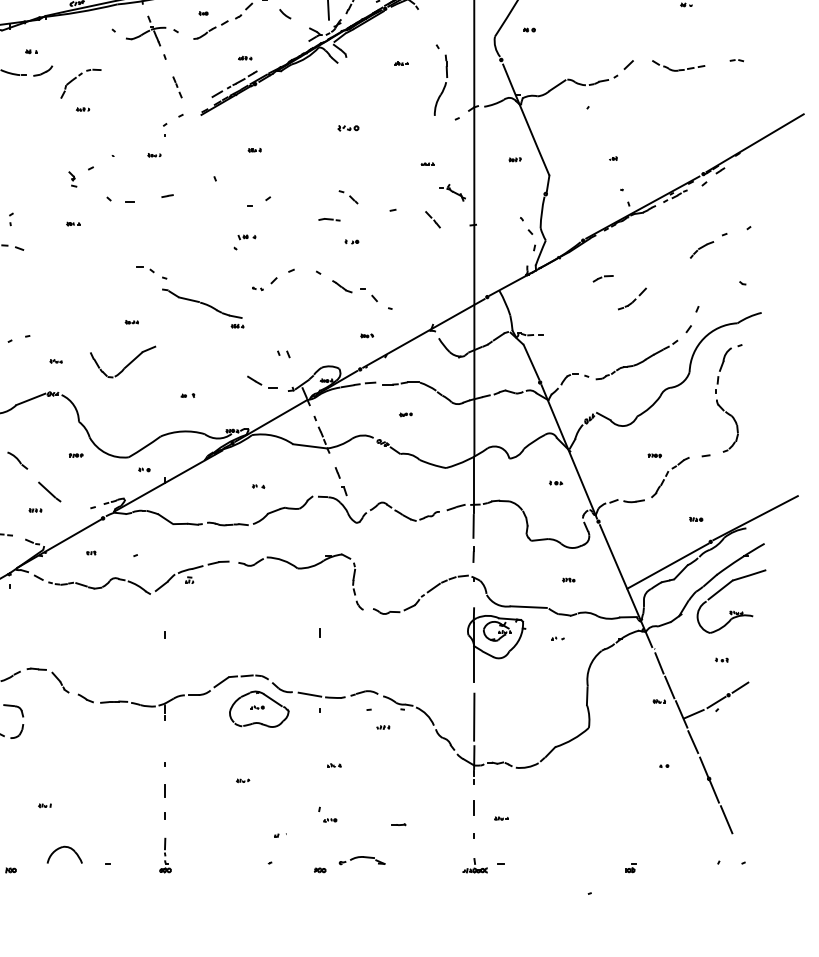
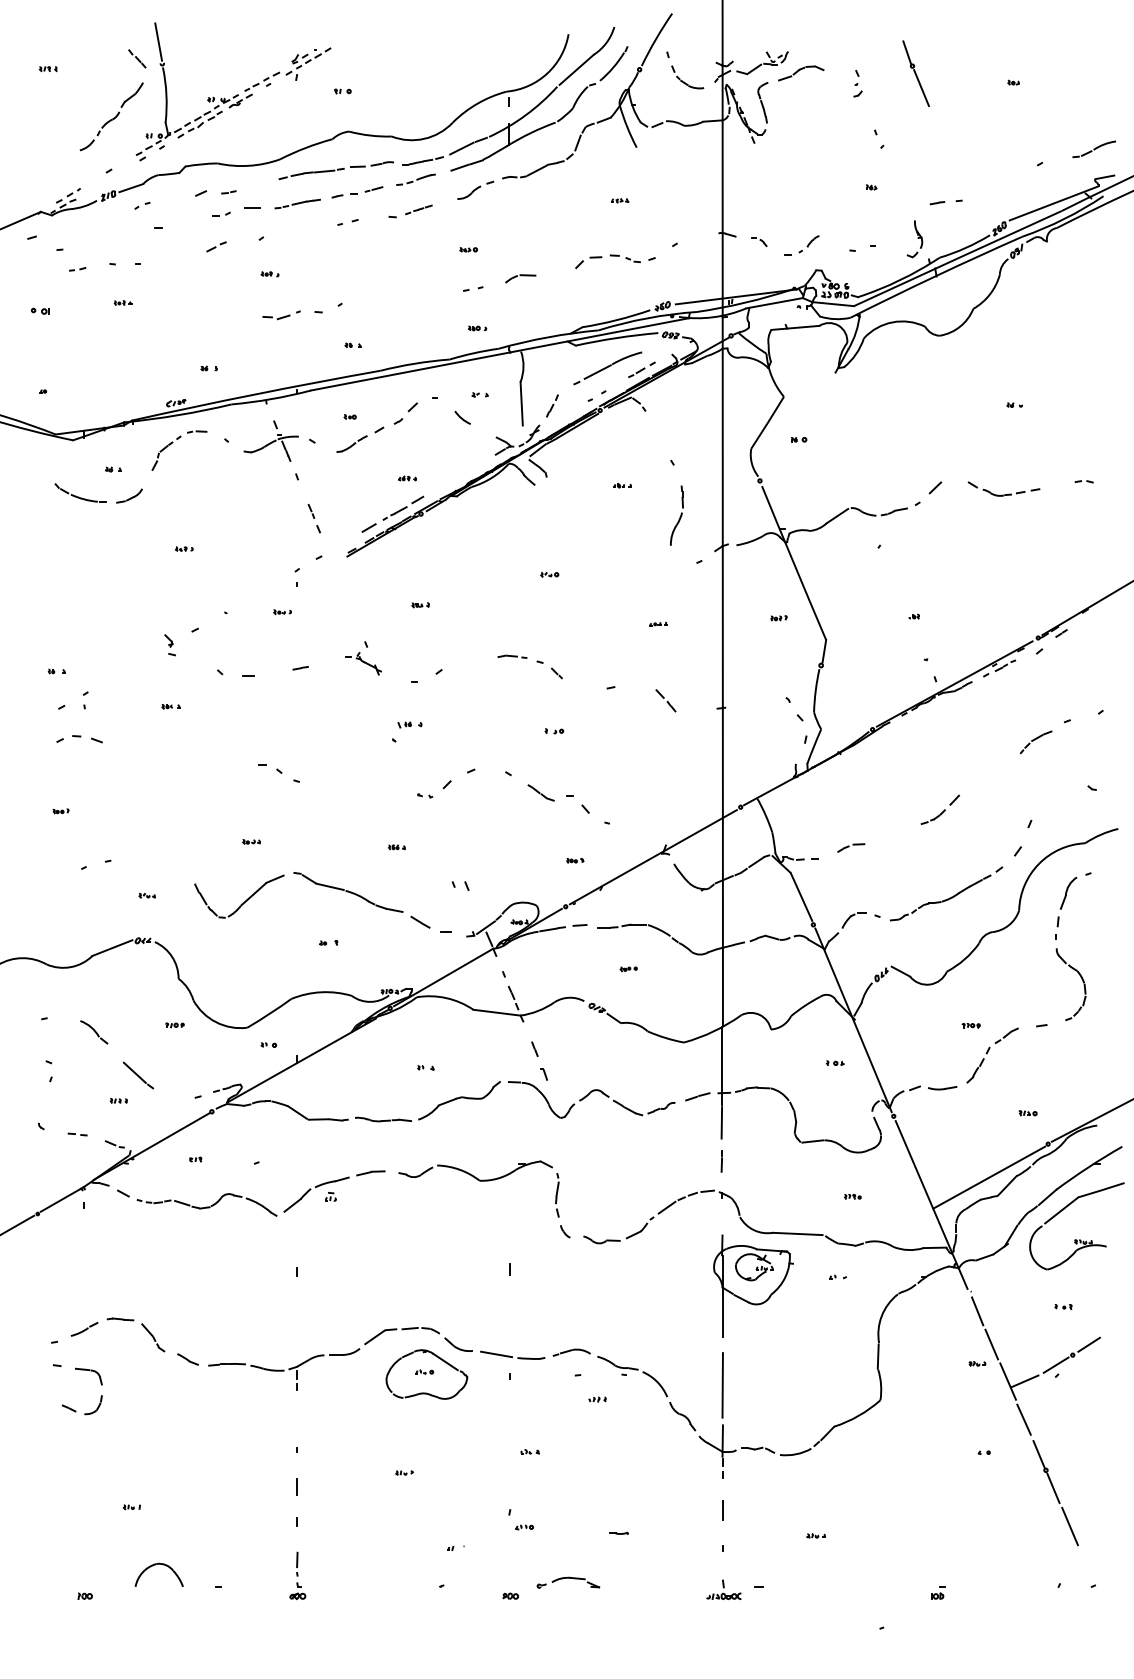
part: (75, 78) -> (172, 443), moved
part: (440, 85) -> (676, 515), size x0.71
part: (348, 127) -> (549, 574), size x0.62
part: (452, 192) -> (363, 663), moved
part: (329, 219) -> (512, 656), moved
part: (603, 278) -> (851, 847), moved
part: (202, 303) -> (348, 892), moved
part: (500, 818) -> (815, 1535), moved

